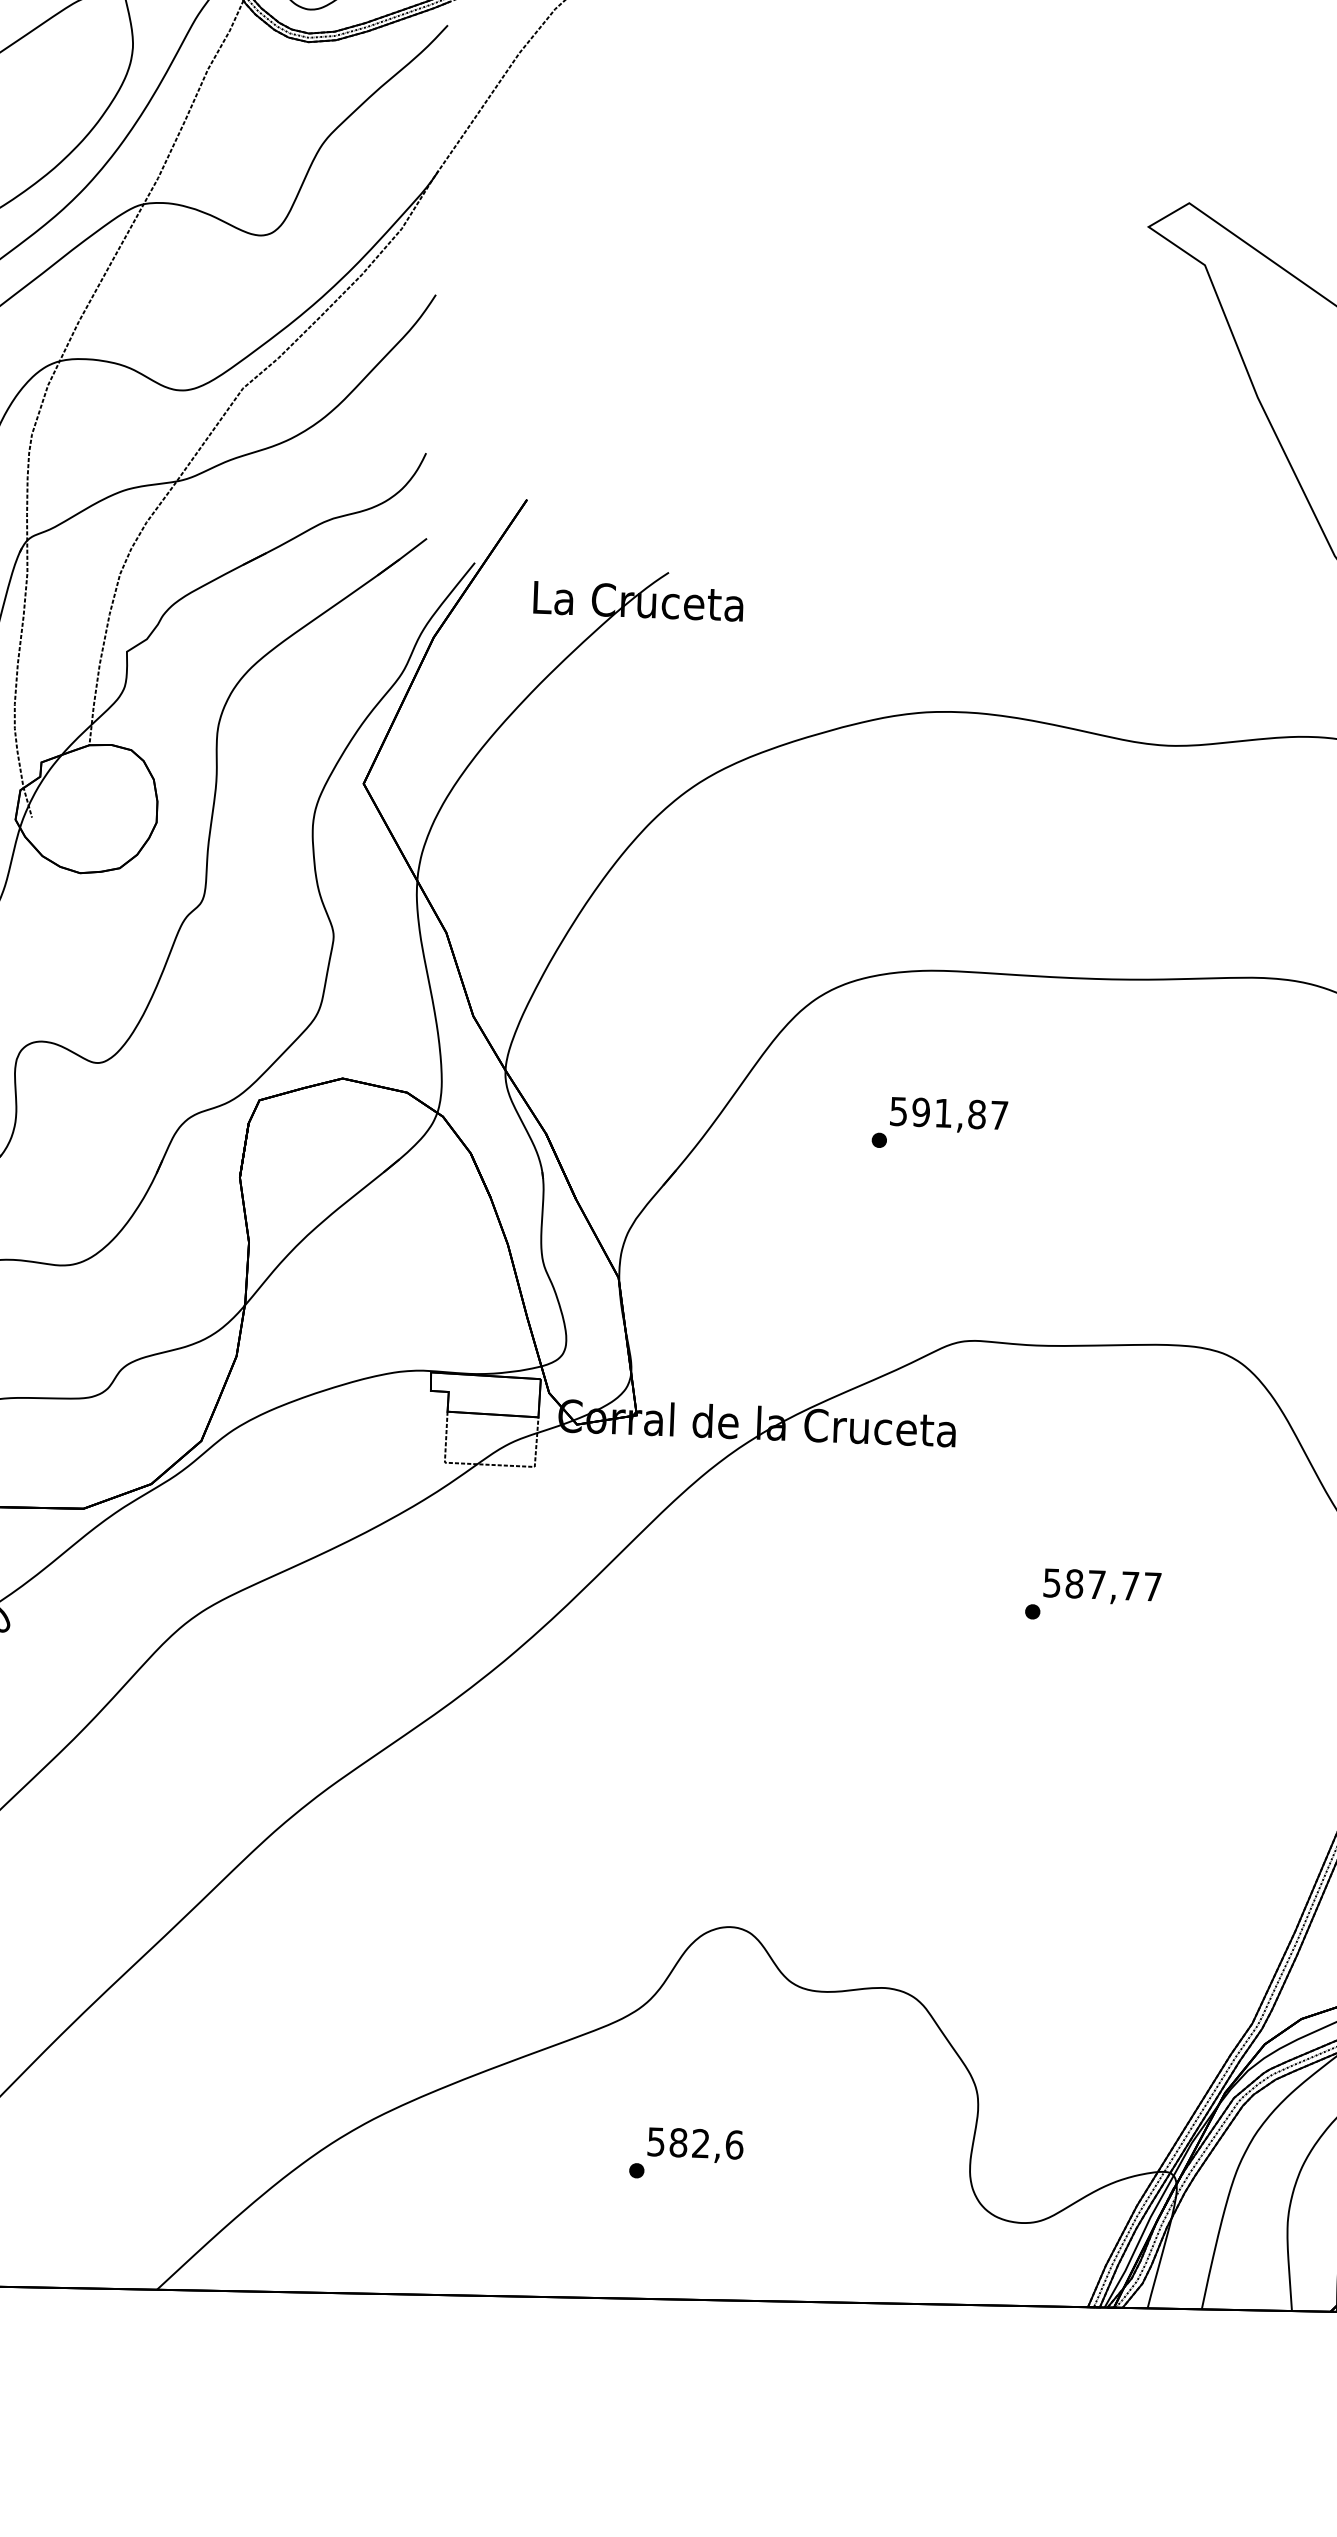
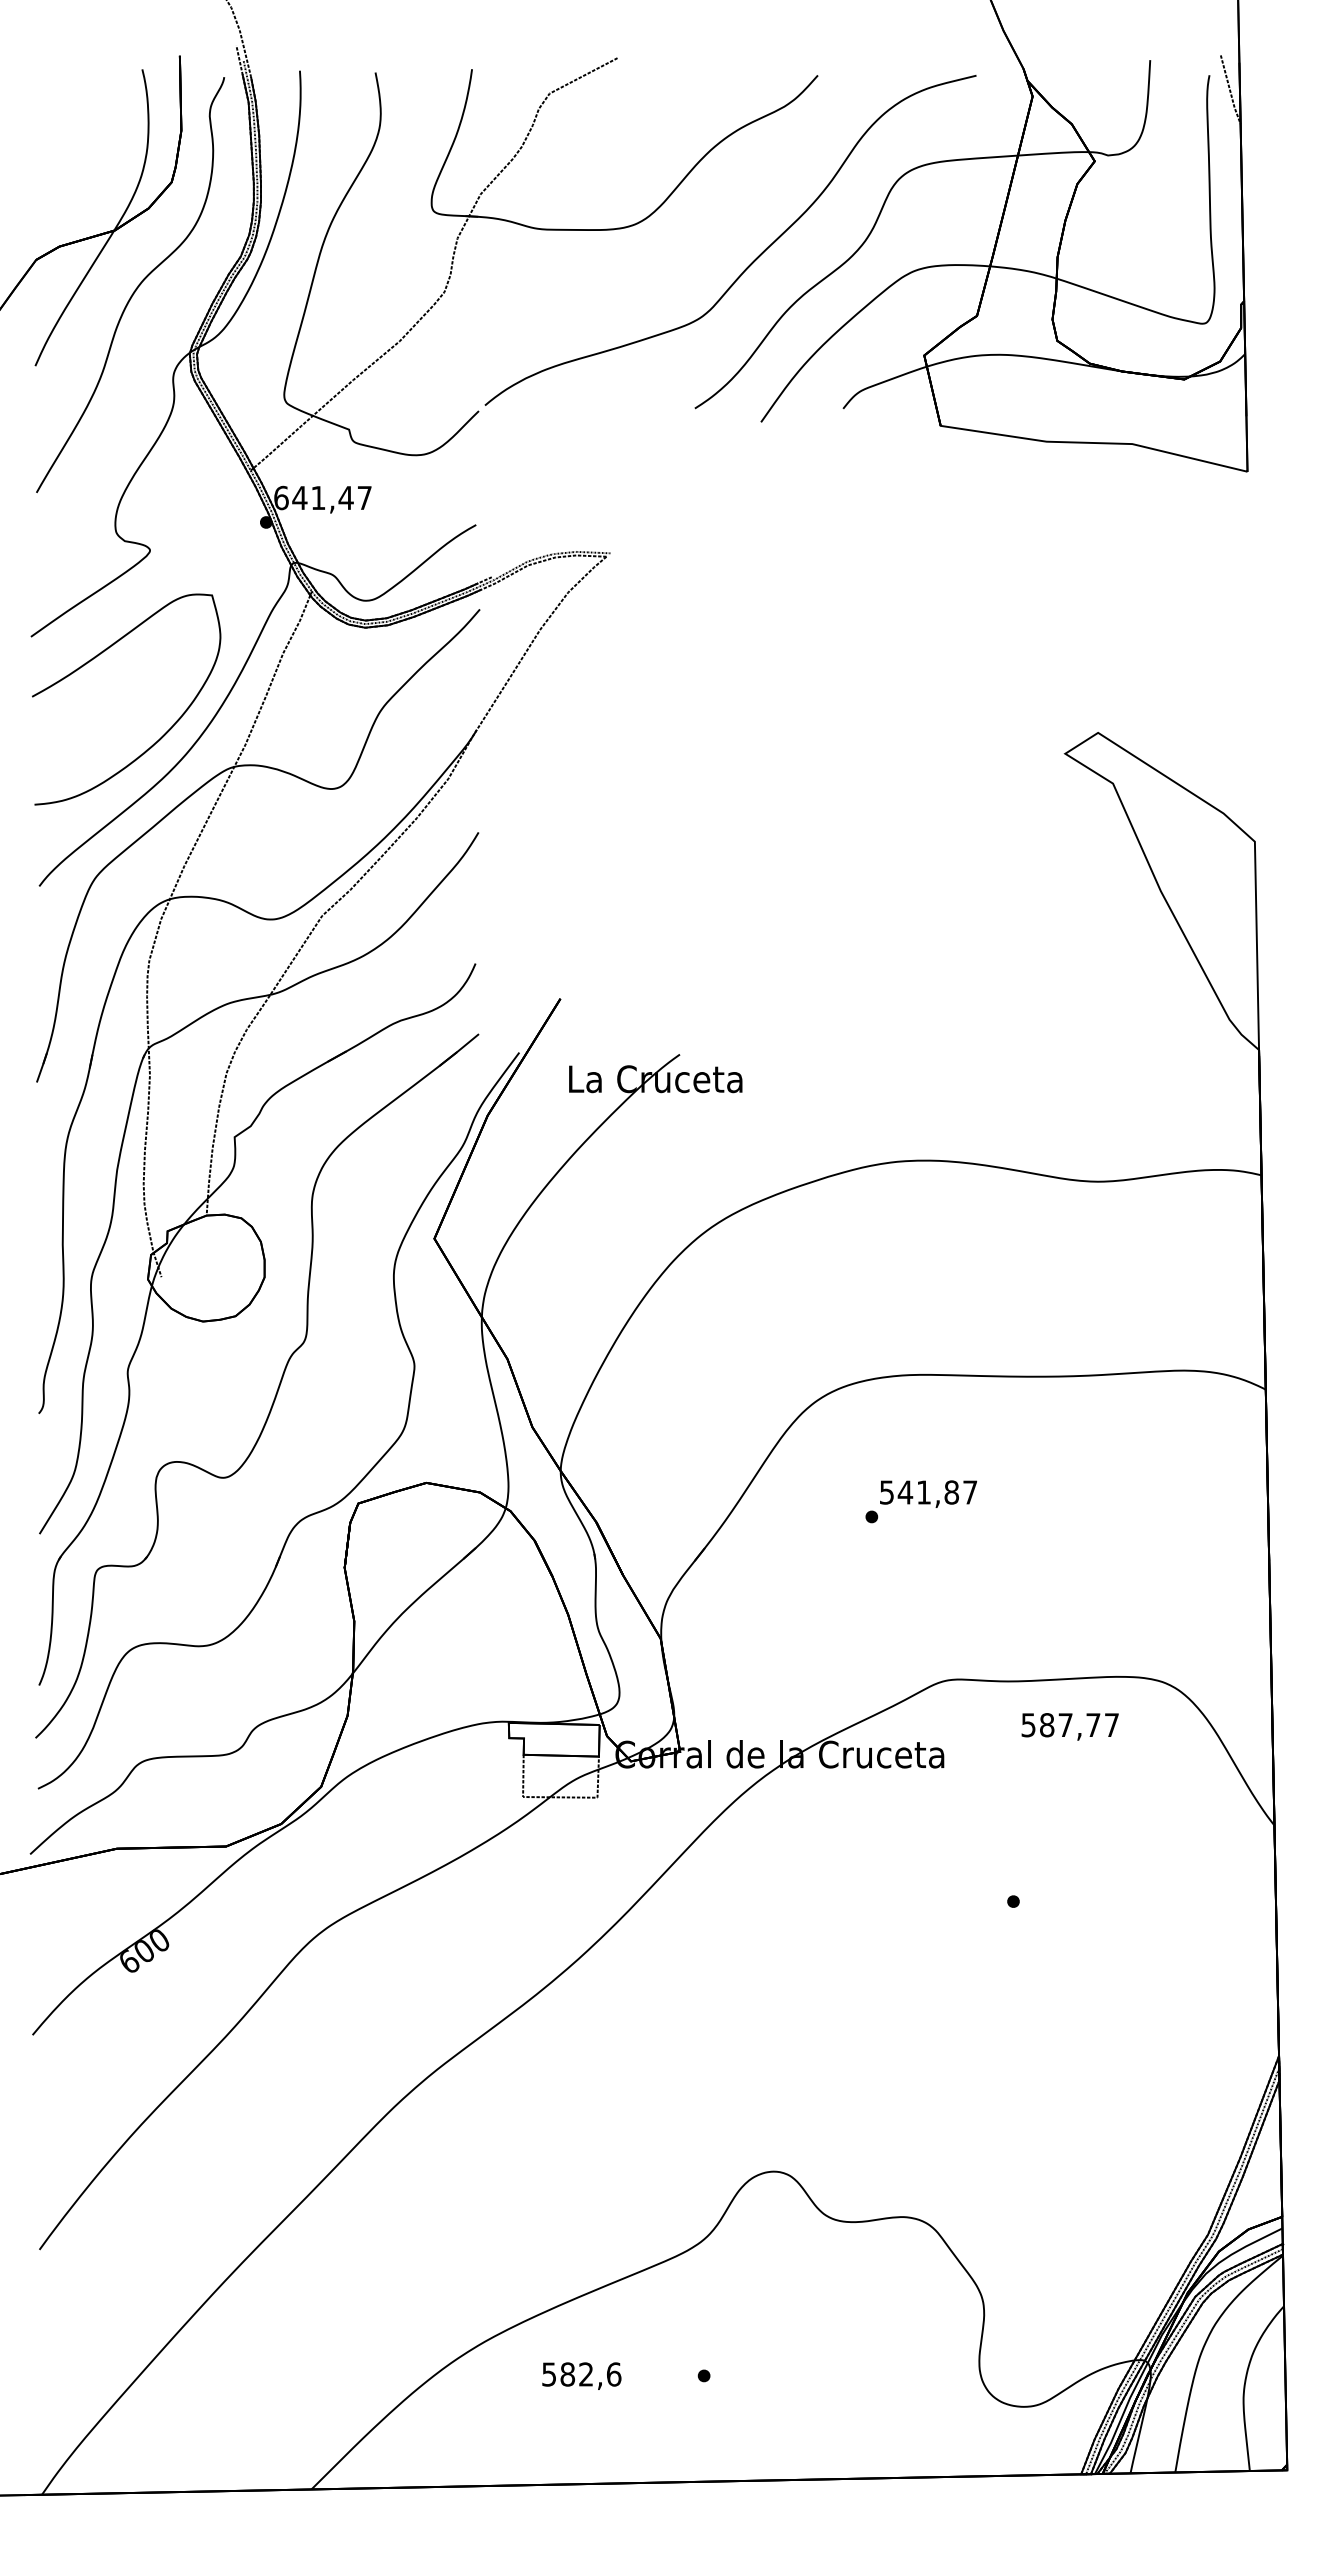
text: (921, 1112) -> (905, 1492), 591,87 -> 541,87
text: (1101, 1586) -> (1069, 1726), moved
text: (695, 2144) -> (581, 2375), moved

